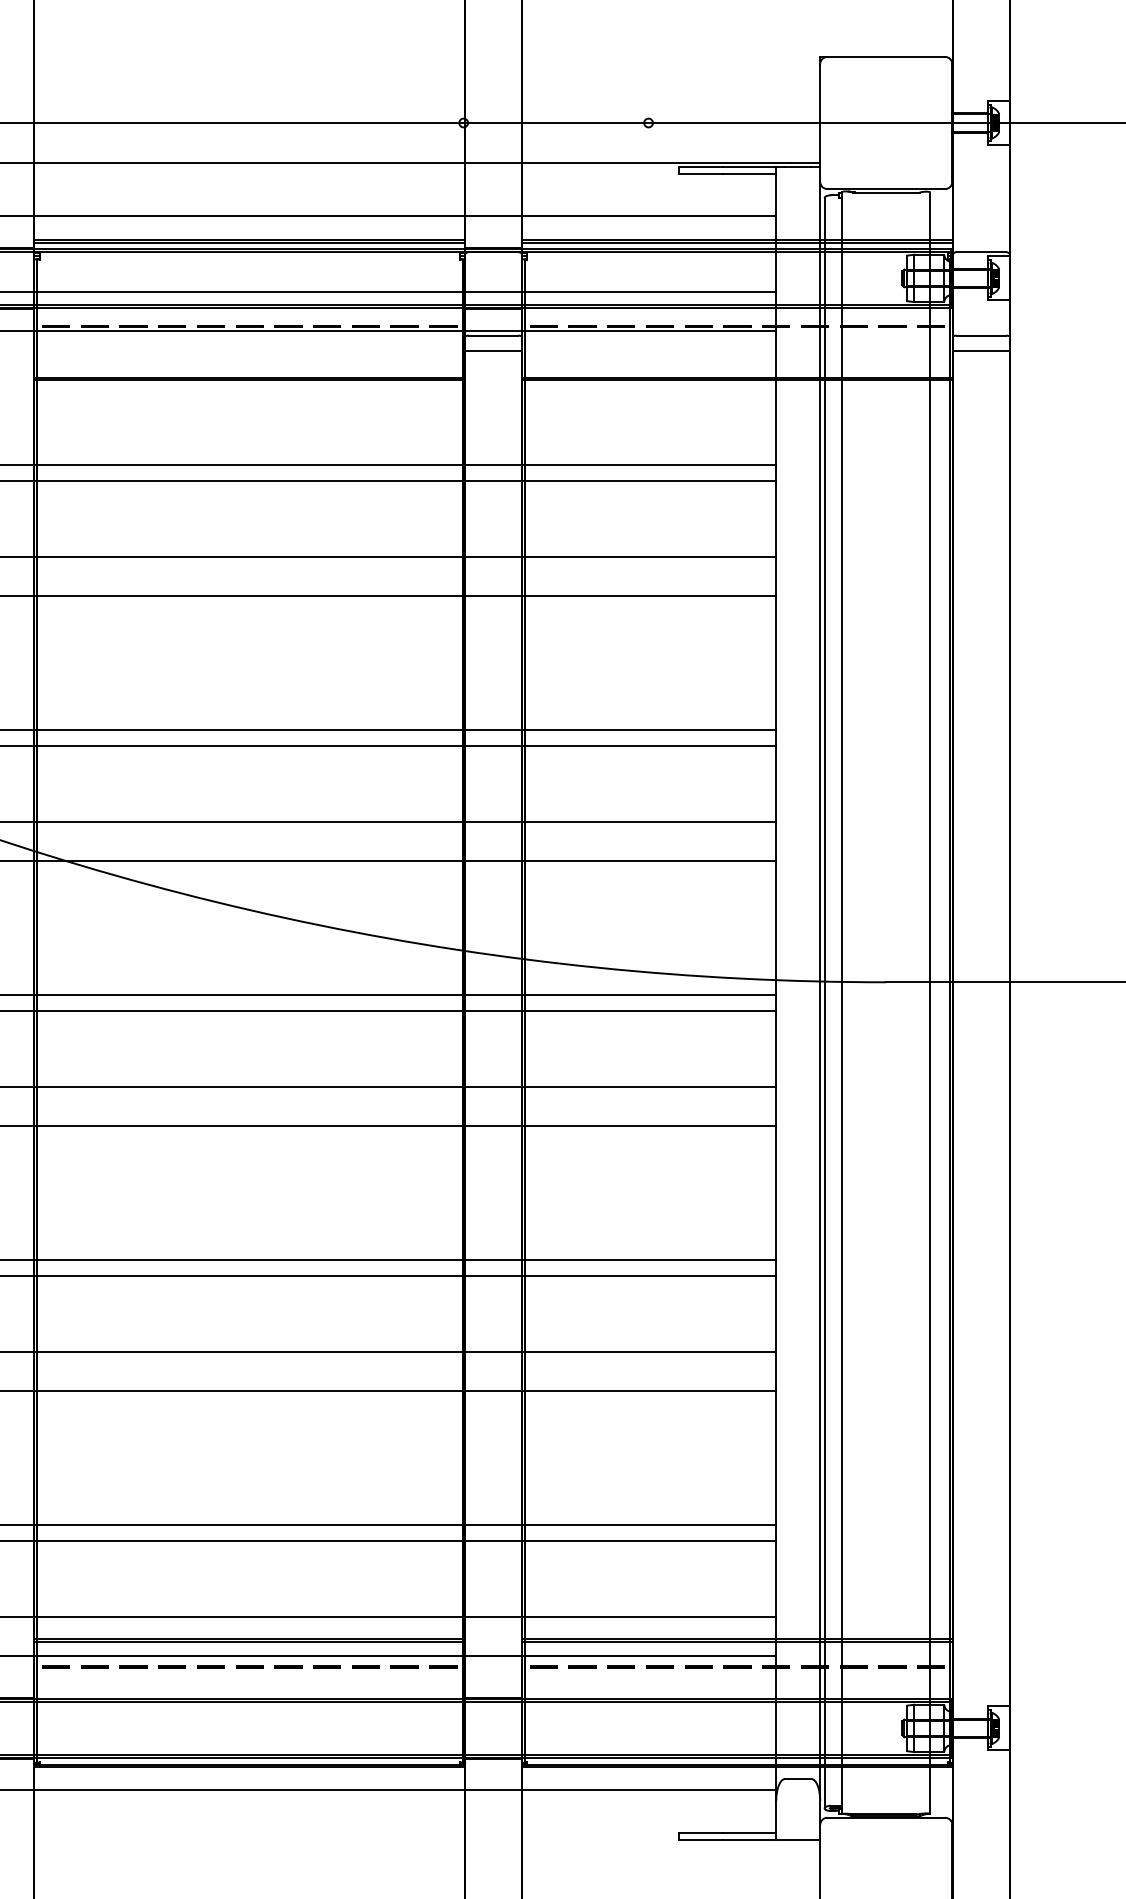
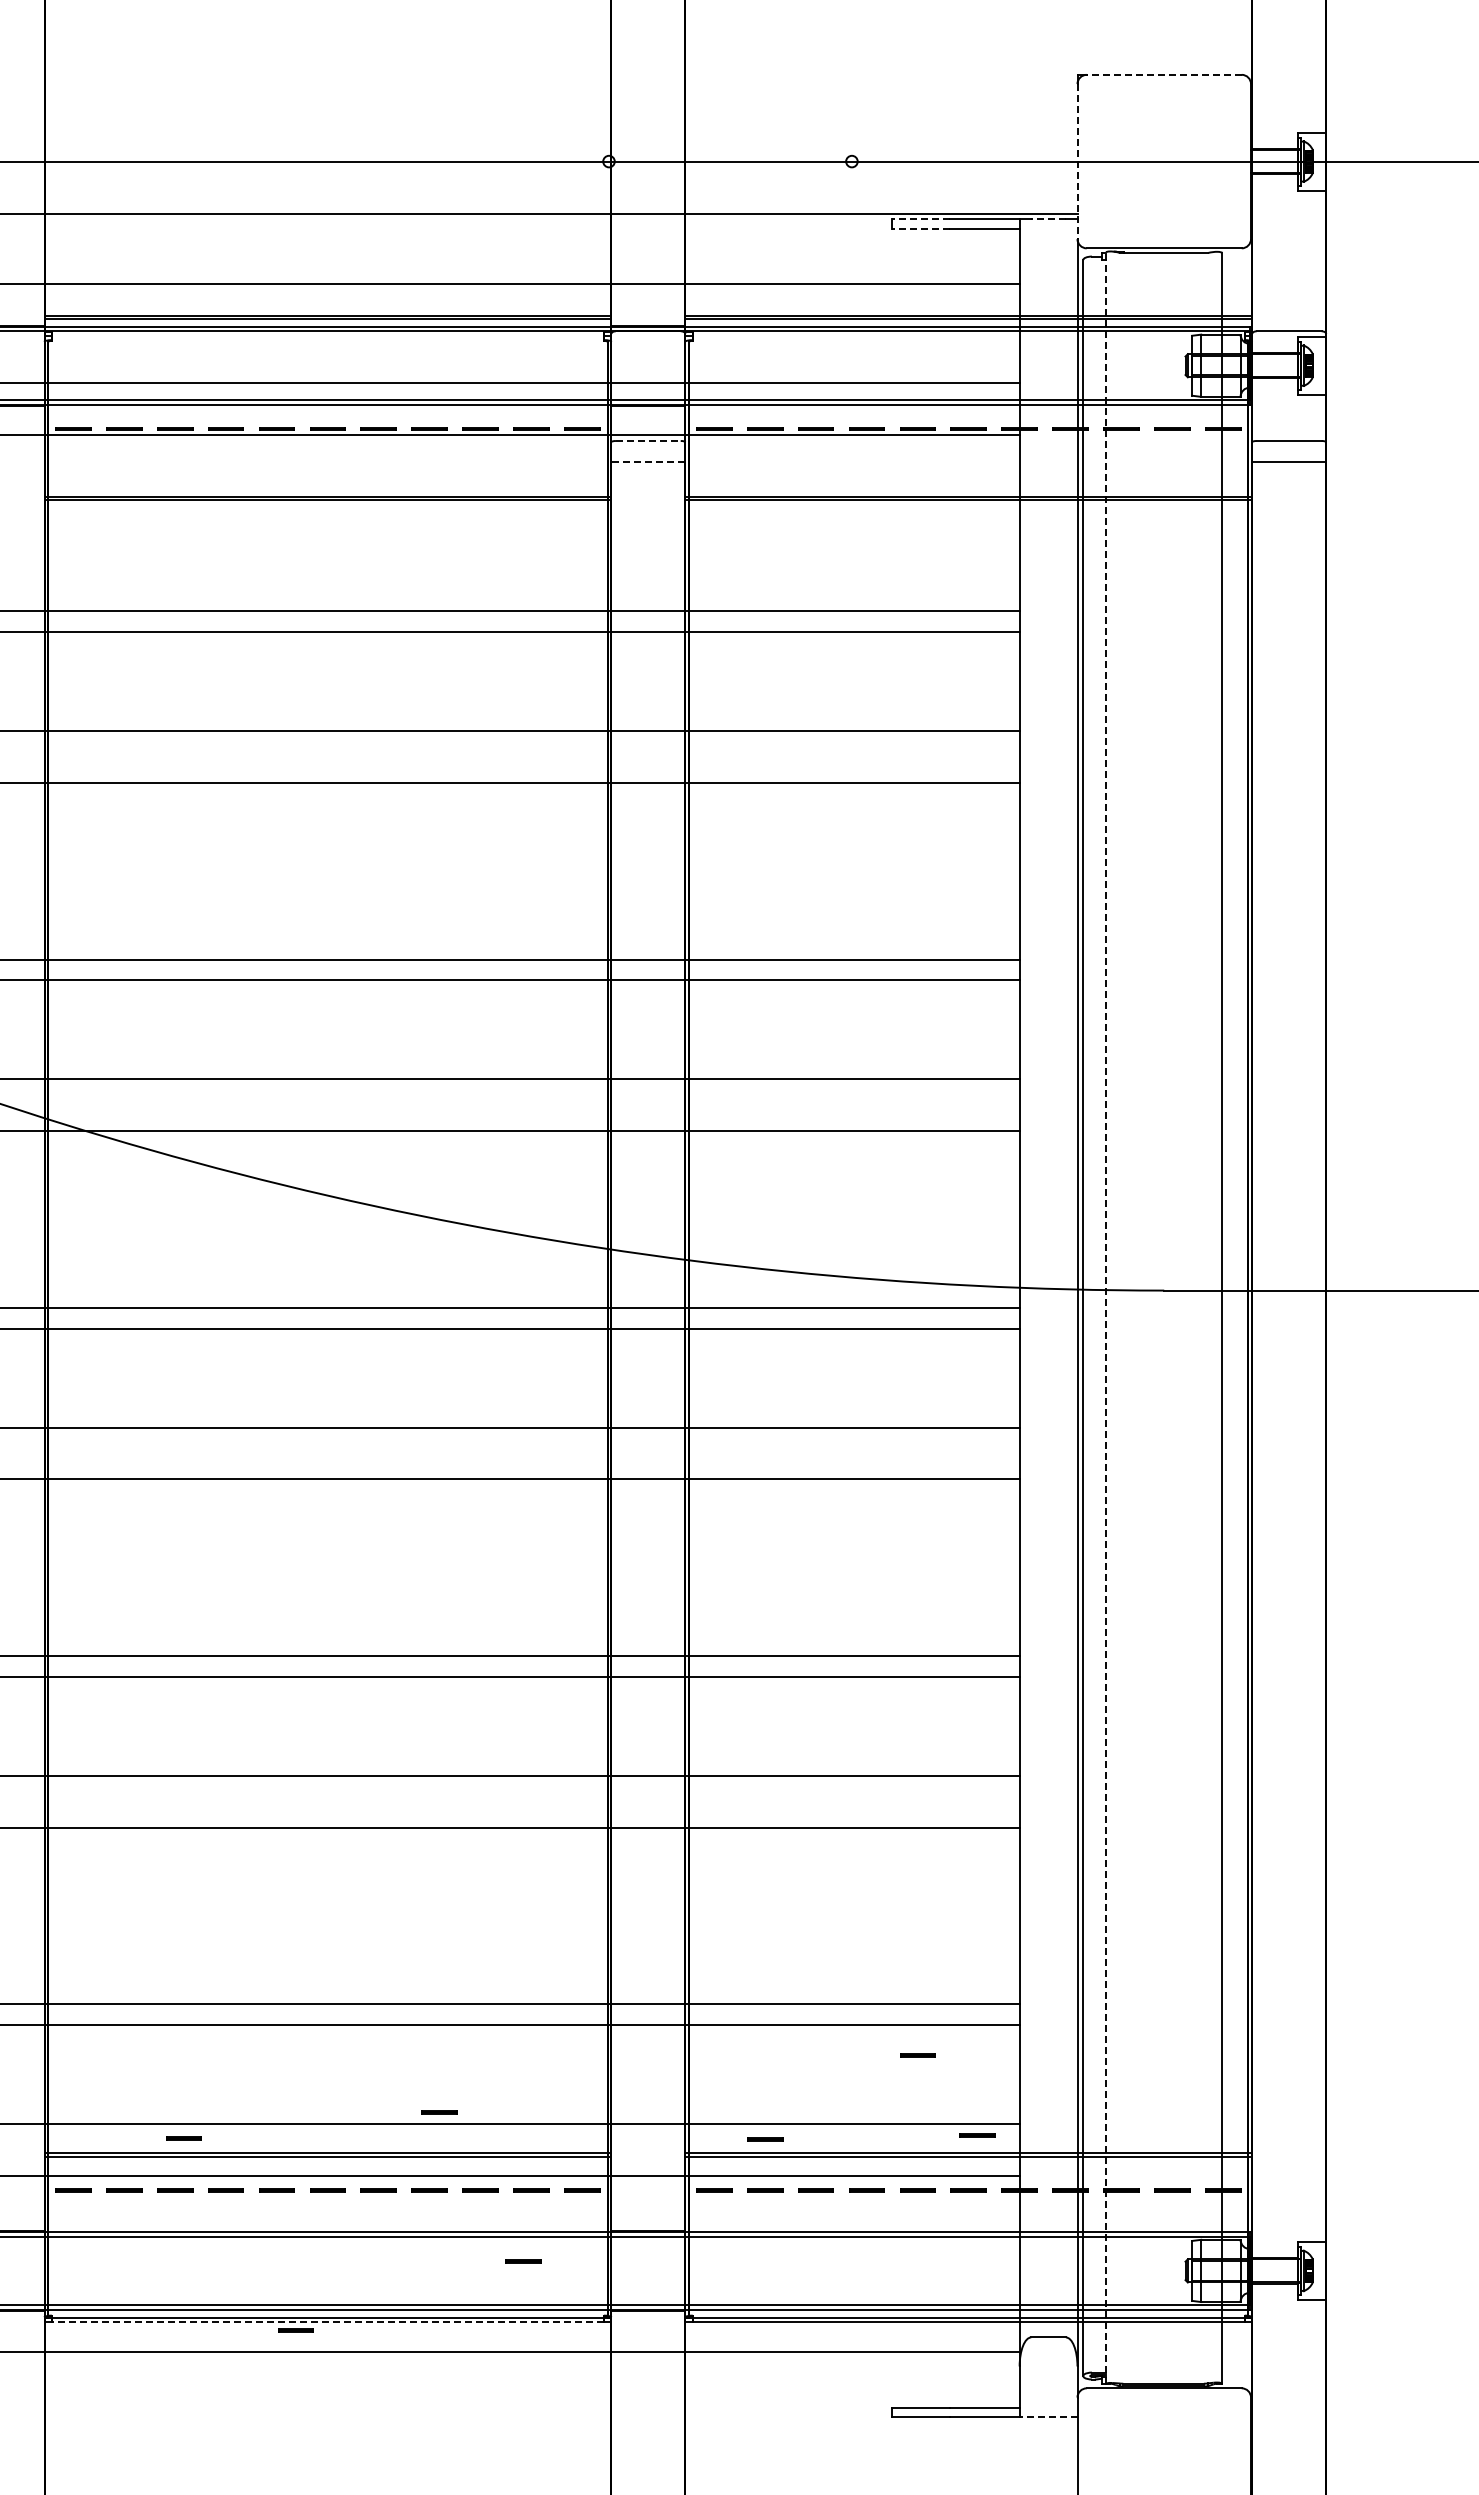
line: (886, 56) -> (1164, 74), solid -> dashed
line: (820, 122) -> (1077, 161), solid -> dashed
line: (701, 167) -> (921, 219), solid -> dashed
line: (798, 167) -> (1048, 219), solid -> dashed
line: (701, 173) -> (921, 228), solid -> dashed
line: (493, 336) -> (648, 441), solid -> dashed
line: (492, 351) -> (647, 461), solid -> dashed
line: (842, 1002) -> (1106, 1317), solid -> dashed
line: (698, 1564) -> (917, 2055), added
line: (334, 1607) -> (439, 2112), added
line: (744, 1625) -> (977, 2135), added
line: (139, 1627) -> (183, 2138), added
line: (582, 1628) -> (765, 2139), added
line: (398, 1721) -> (523, 2261), added
line: (249, 1767) -> (327, 2322), solid -> dashed
line: (225, 1773) -> (295, 2330), added
line: (798, 1839) -> (1048, 2417), solid -> dashed

